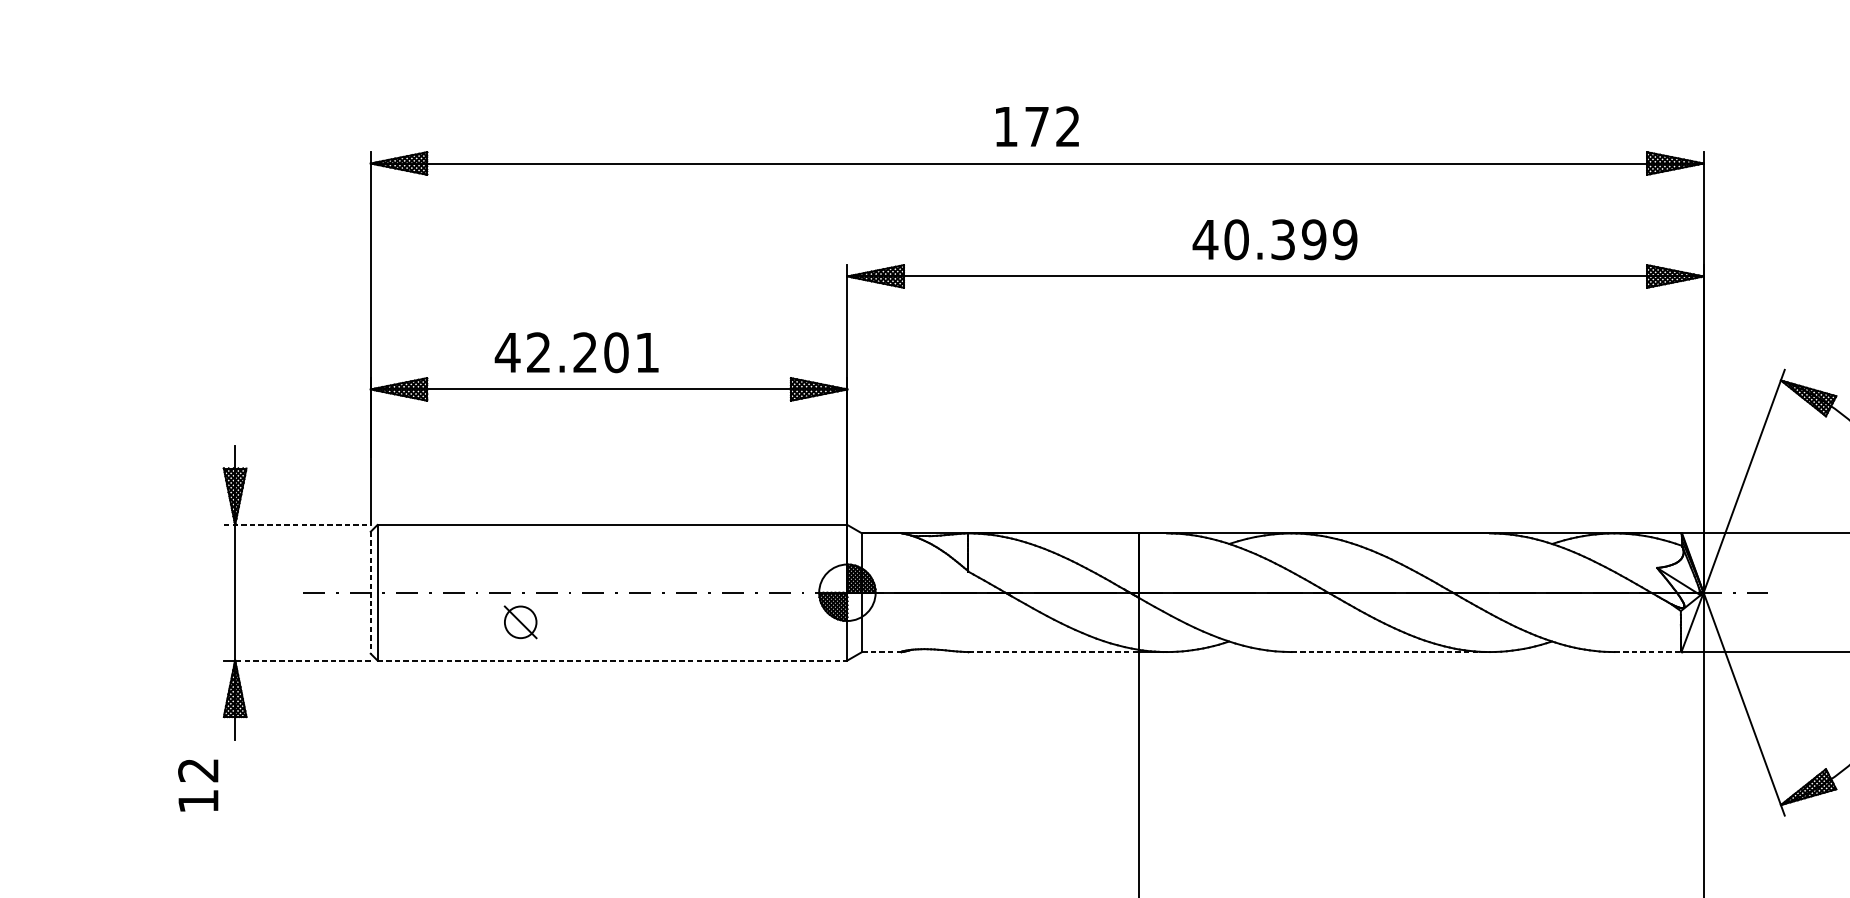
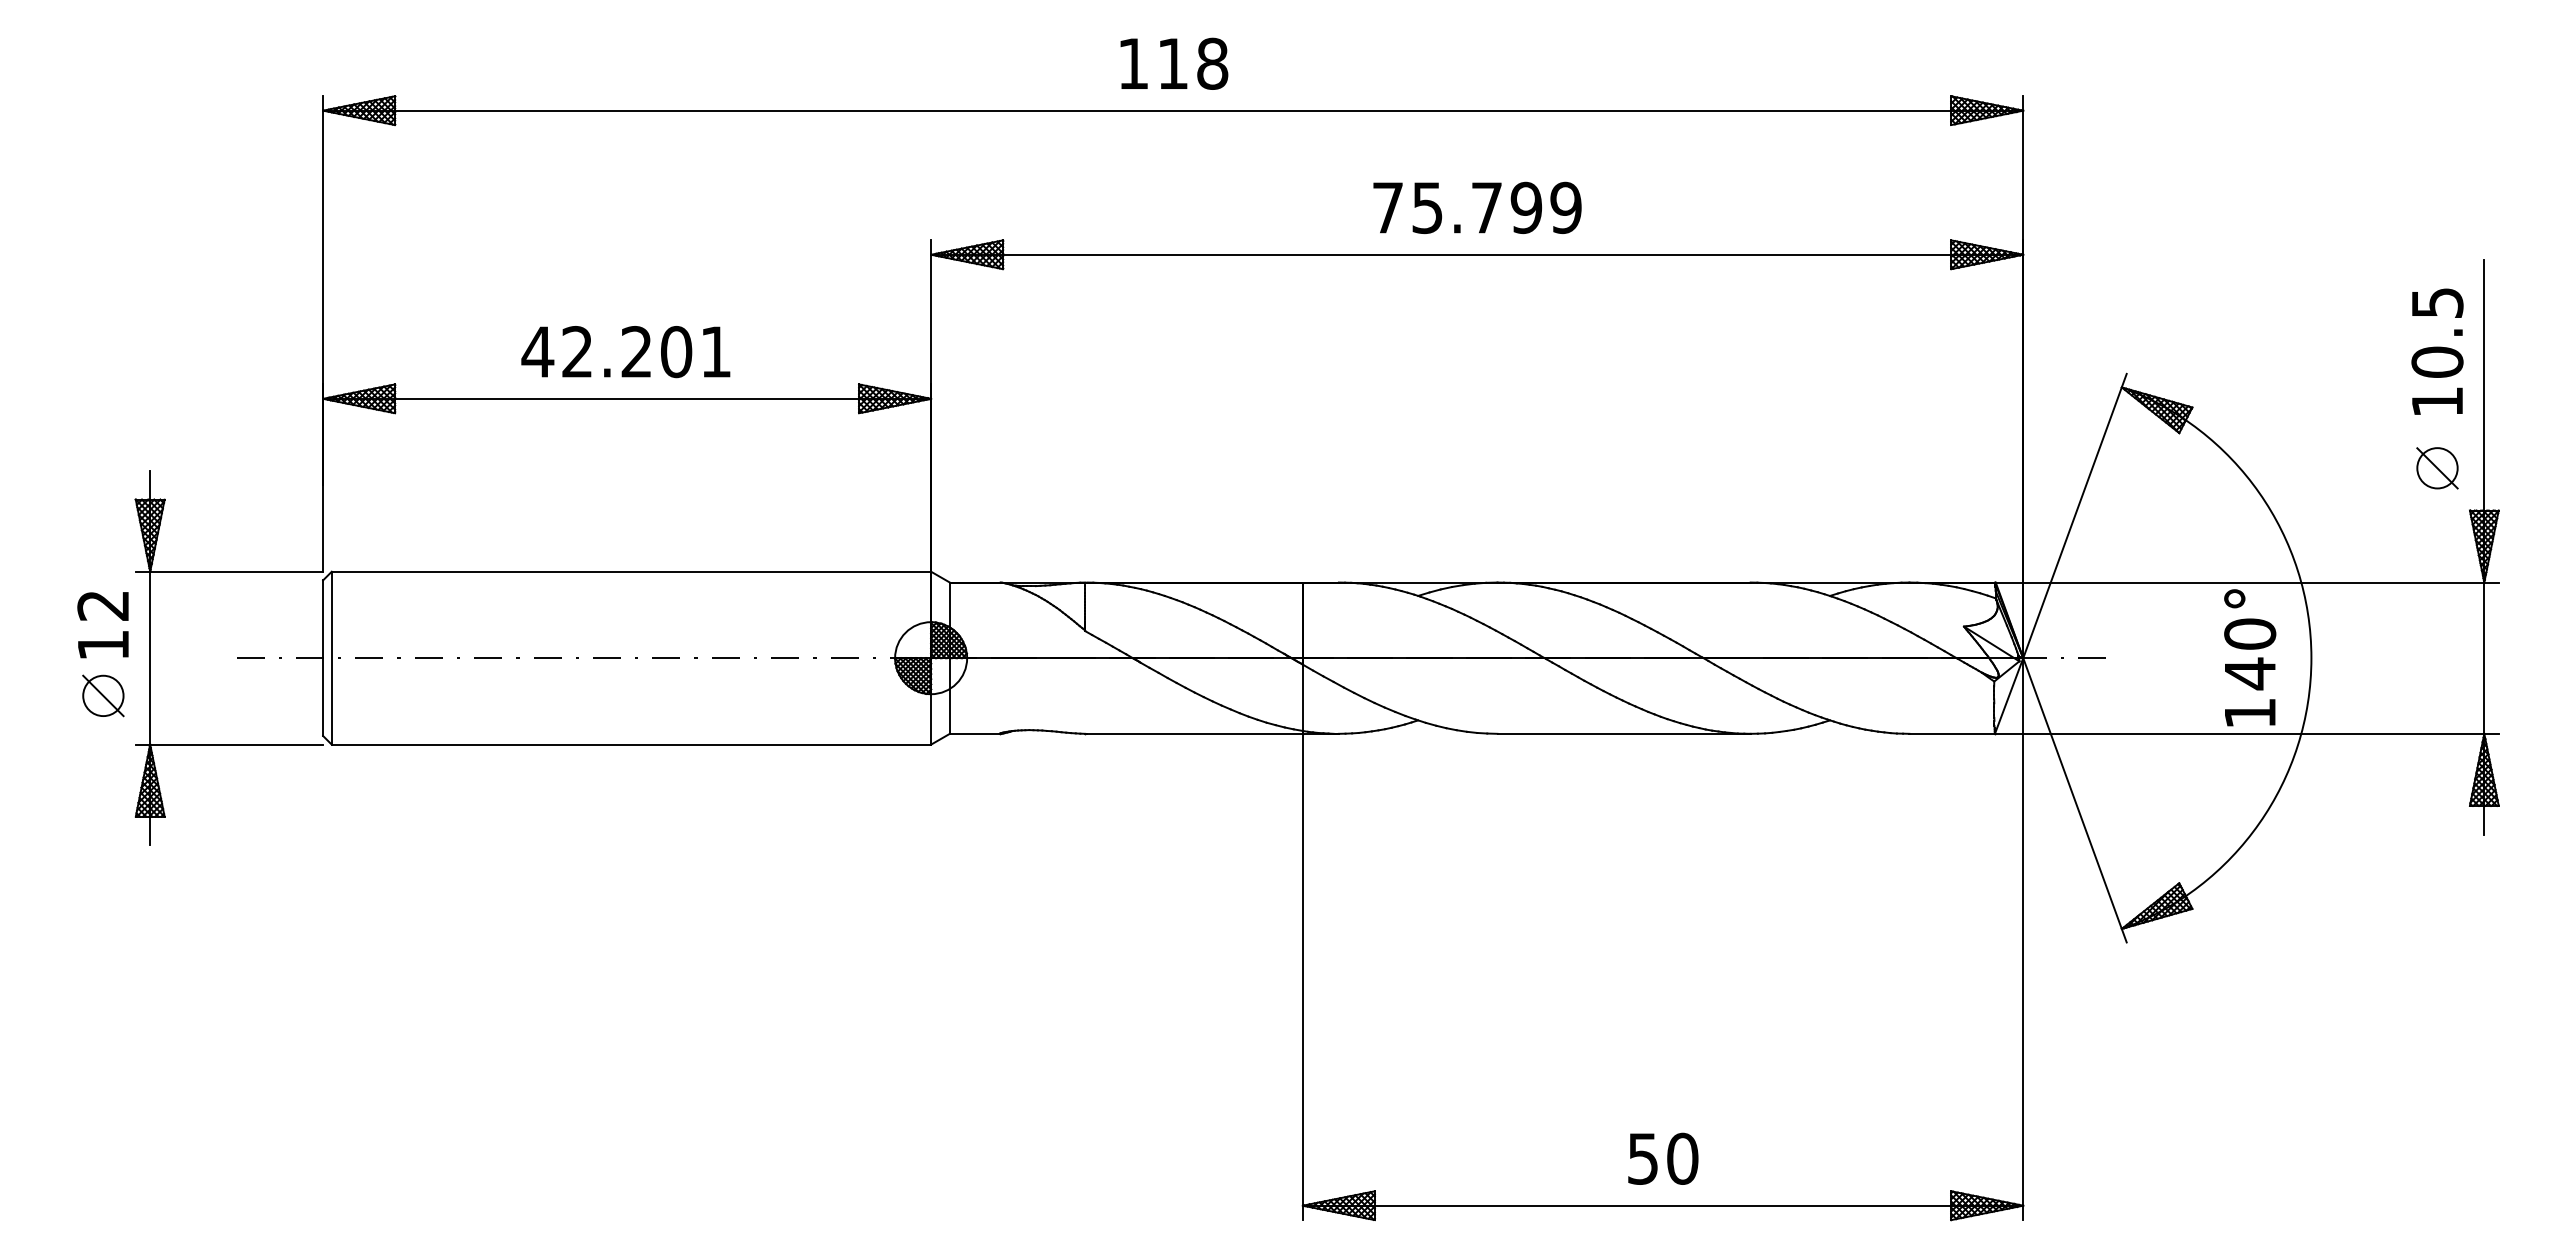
text: (1053, 126) -> (1193, 63), 172 -> 118
text: (1243, 239) -> (1436, 207), 40.399 -> 75.799
text: (576, 353) -> (625, 352), moved
line: (297, 524) -> (229, 571), dashed -> solid
line: (371, 593) -> (323, 658), dashed -> solid
part: (520, 622) -> (103, 695), moved
line: (882, 651) -> (975, 733), dashed -> solid
line: (1053, 651) -> (1194, 733), dashed -> solid
line: (1391, 651) -> (1624, 733), dashed -> solid
line: (1648, 651) -> (1952, 733), dashed -> solid
line: (302, 660) -> (236, 744), dashed -> solid
line: (612, 660) -> (631, 744), dashed -> solid
text: (197, 785) -> (102, 625), moved

